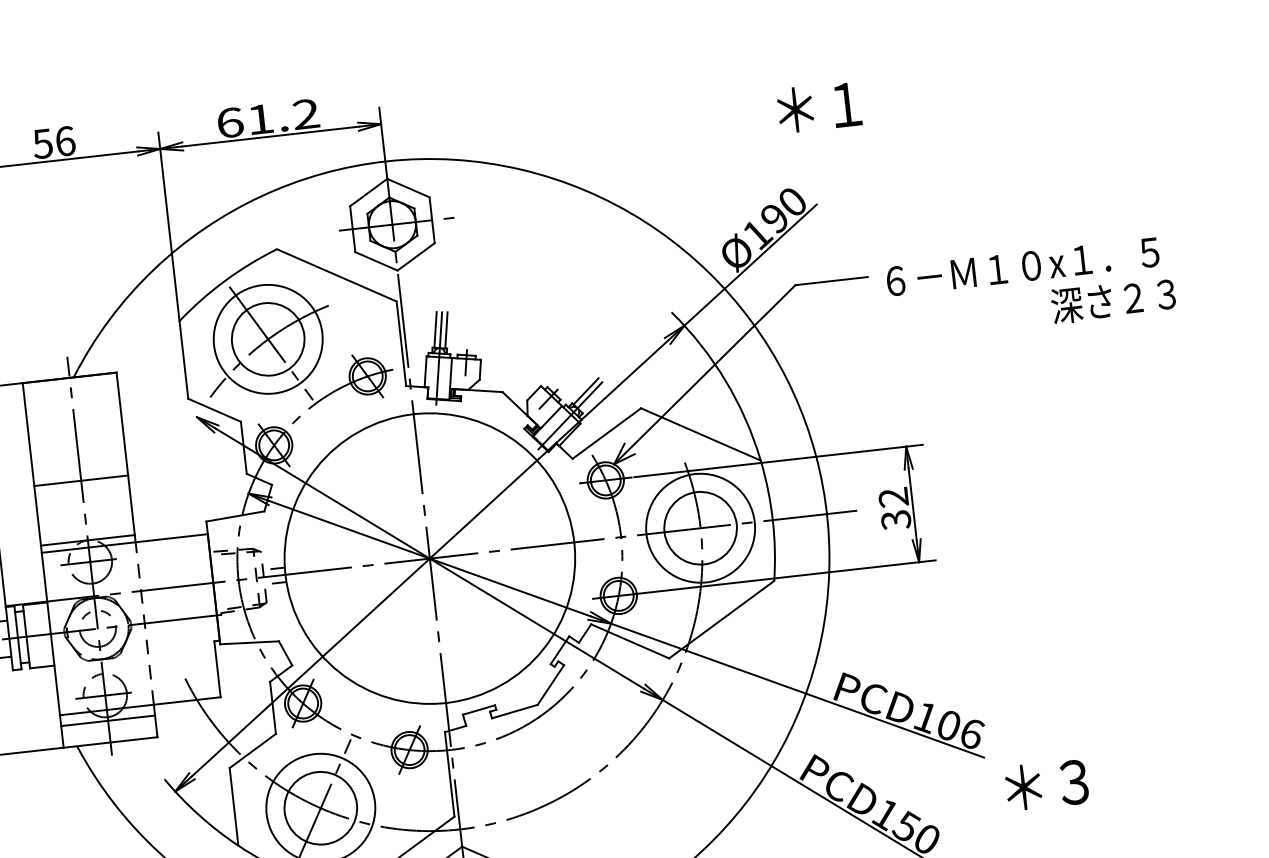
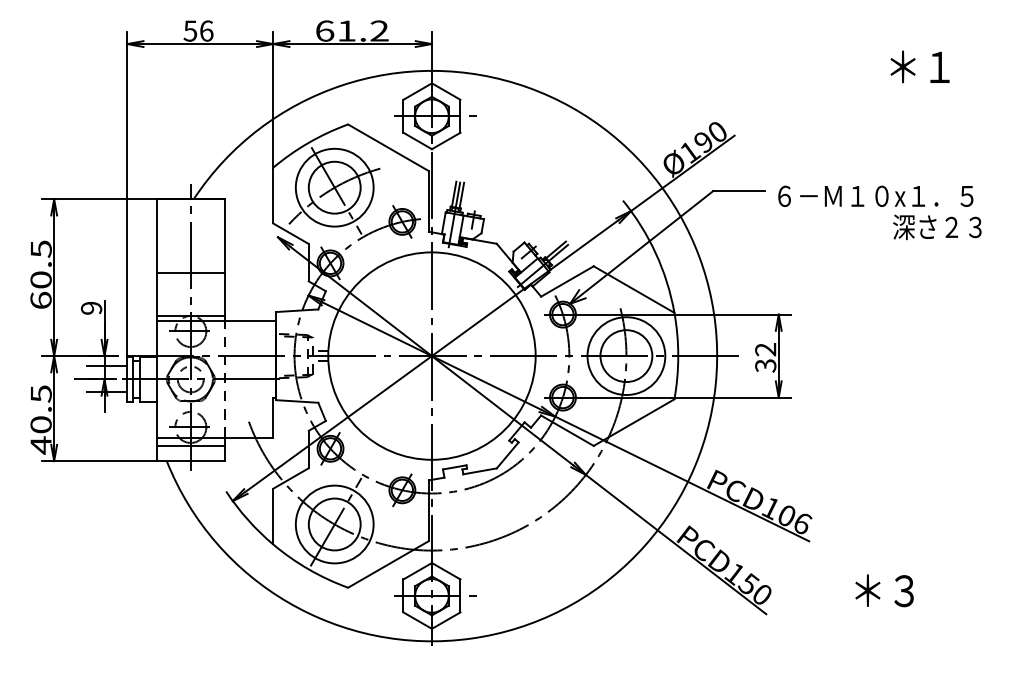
text: (818, 106) -> (919, 66), moved
text: (1046, 784) -> (884, 590), moved

